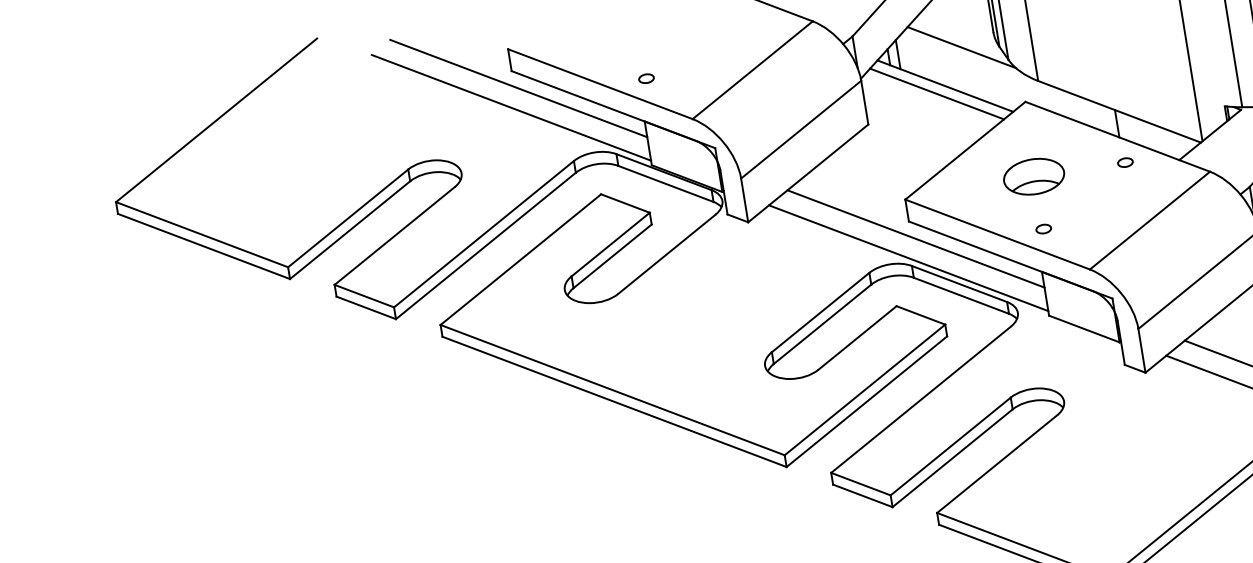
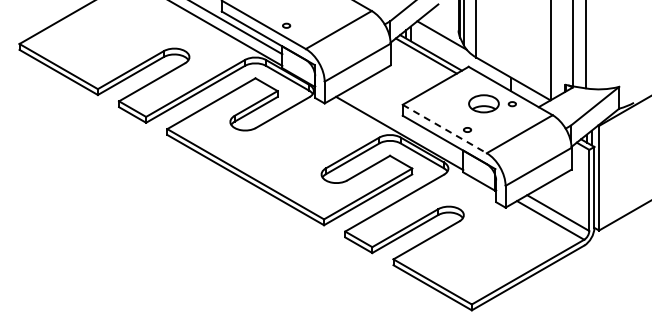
part: (1033, 176) -> (483, 103), moved
line: (999, 235) -> (445, 129), solid -> dashed
line: (915, 238) -> (404, 124), removed

